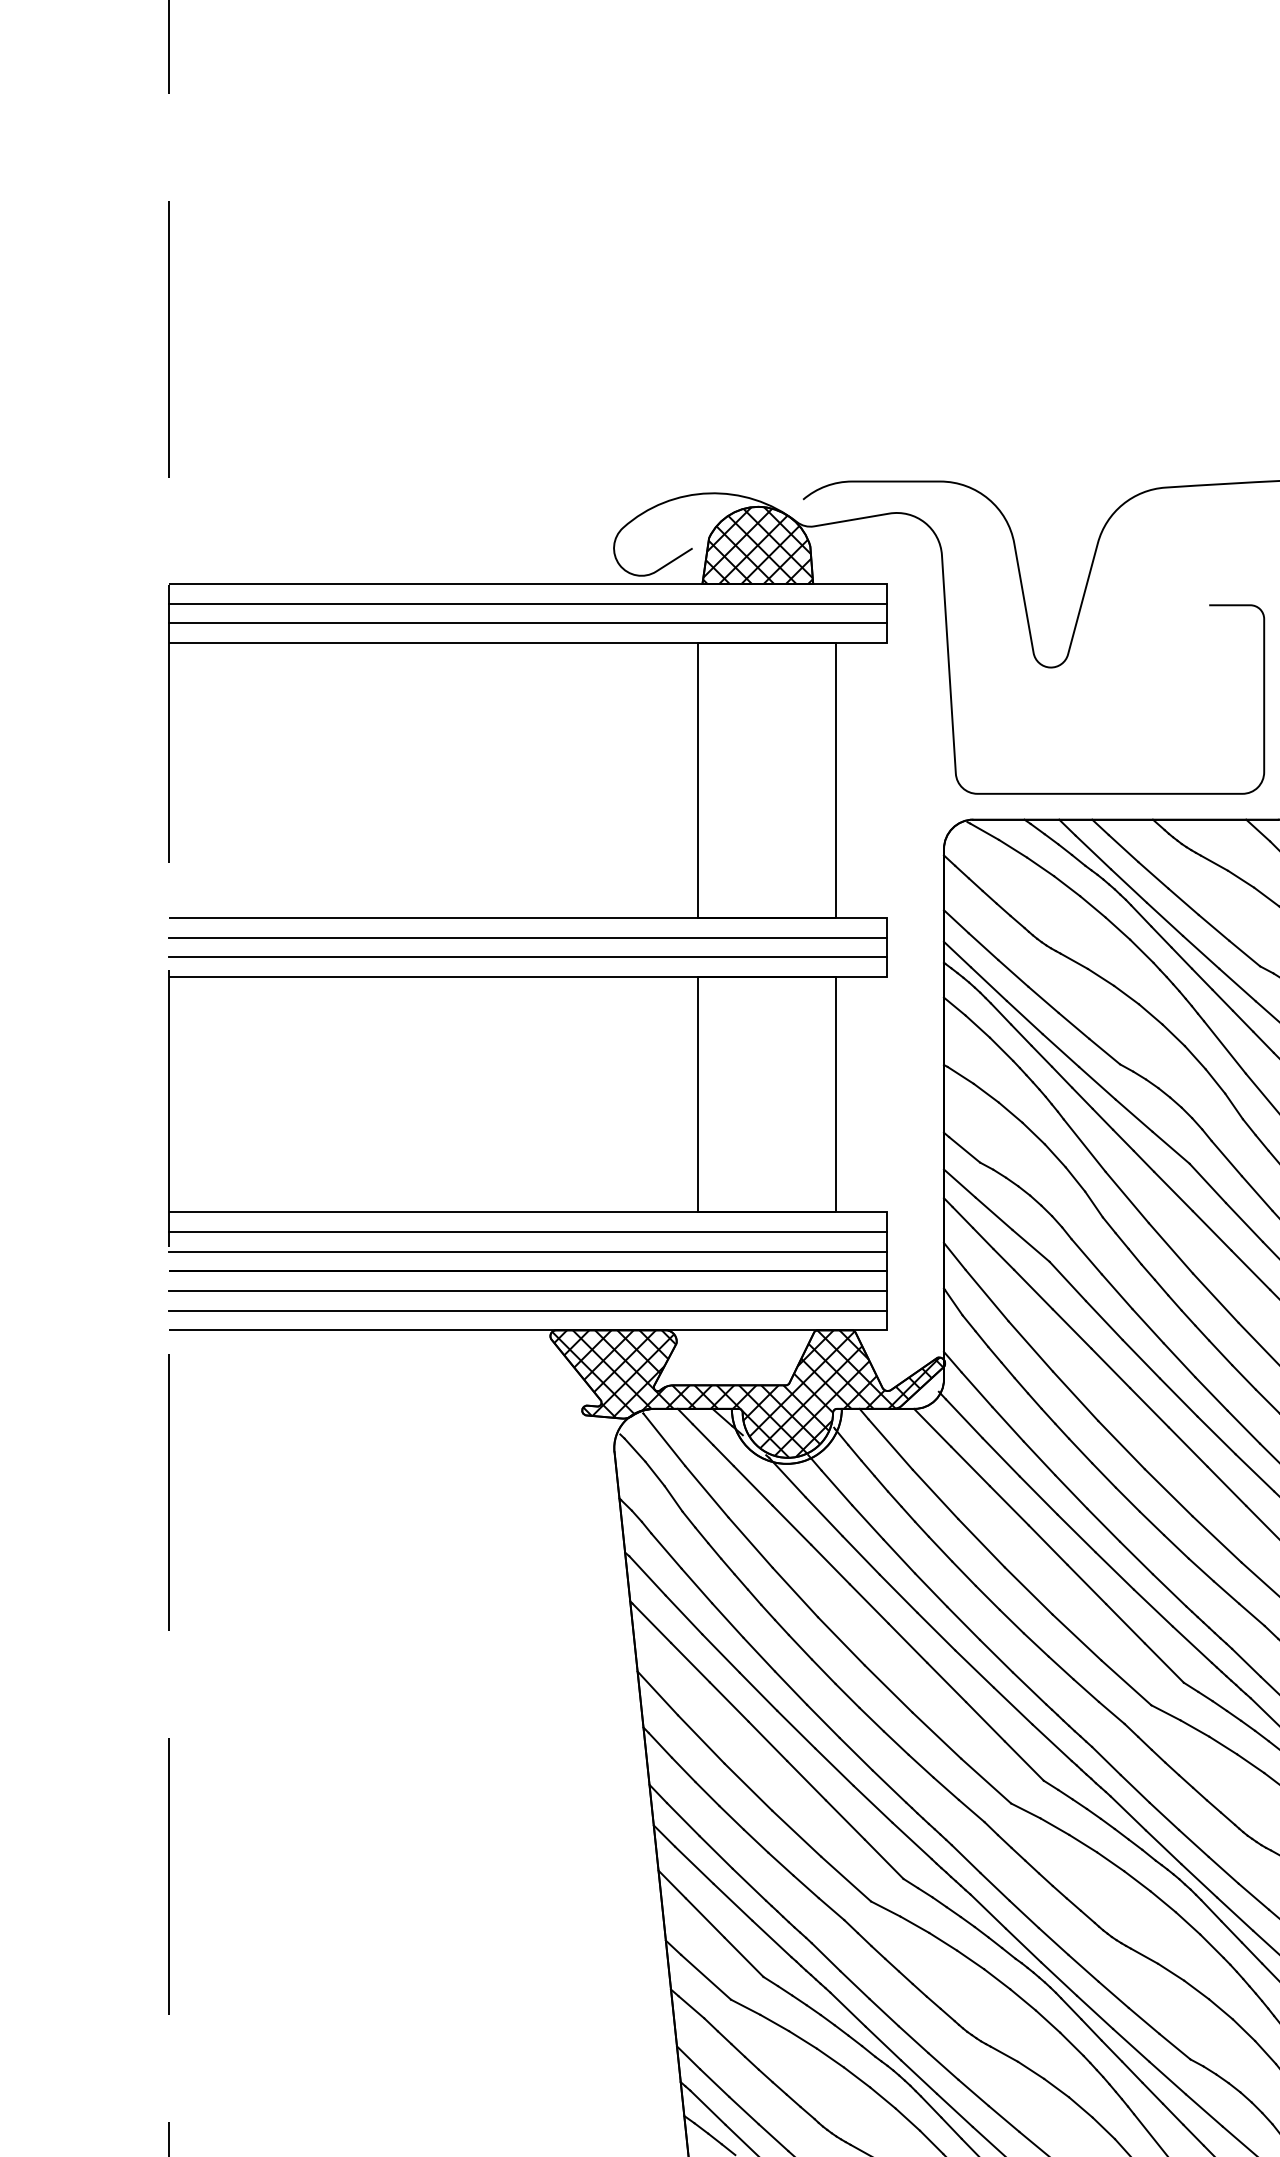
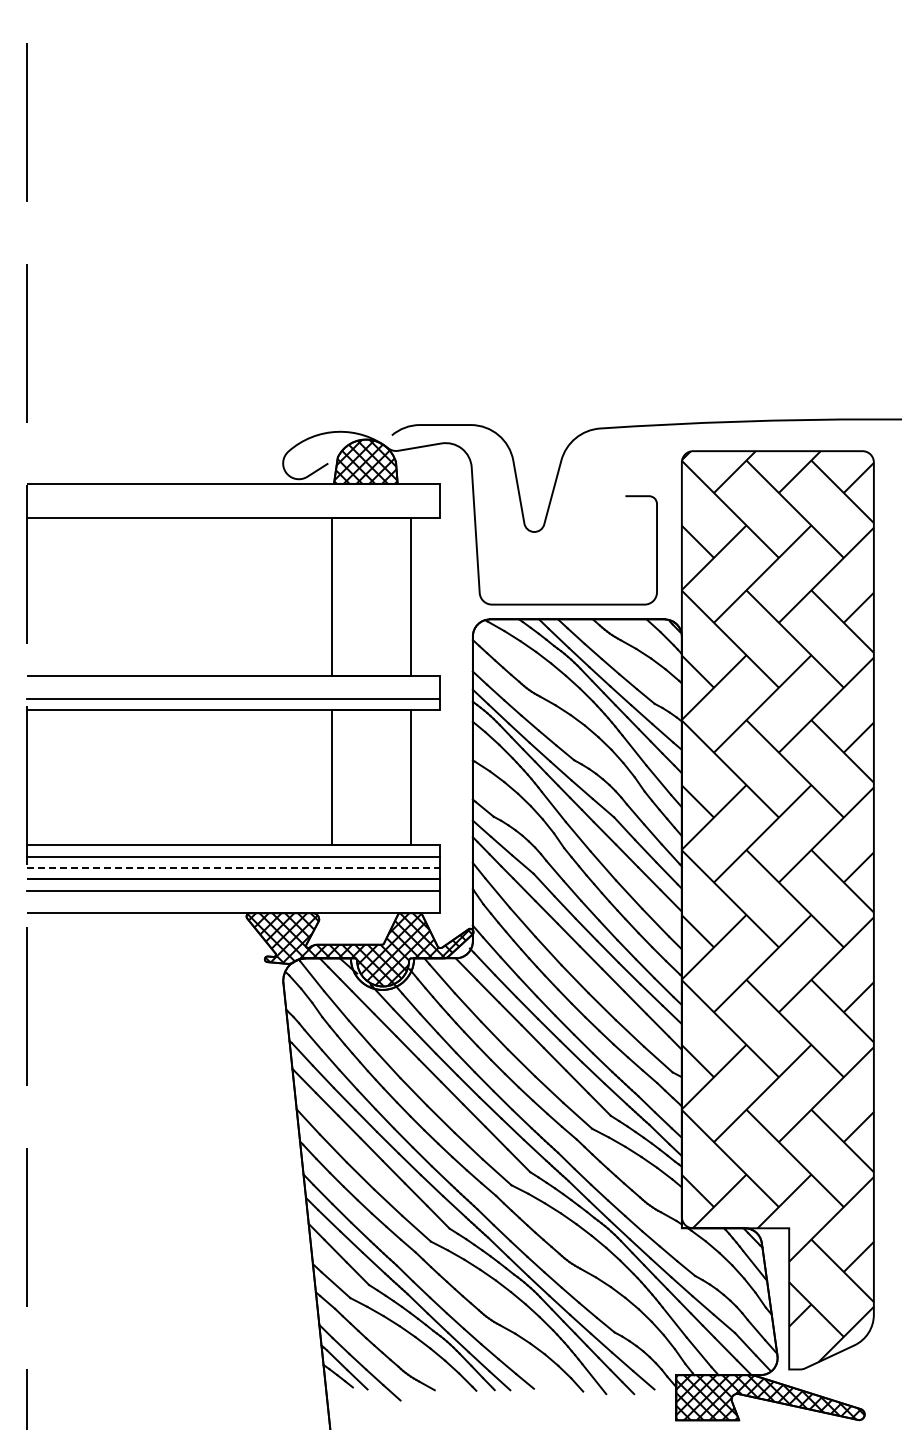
line: (527, 604) -> (233, 495), removed
line: (527, 623) -> (233, 506), removed
line: (527, 937) -> (233, 687), removed
line: (527, 1250) -> (233, 867), solid -> dashed
line: (527, 1310) -> (233, 901), removed

